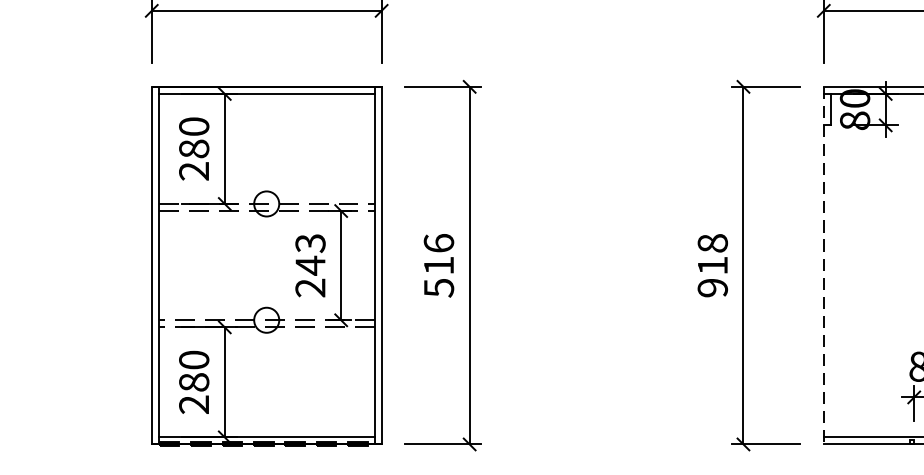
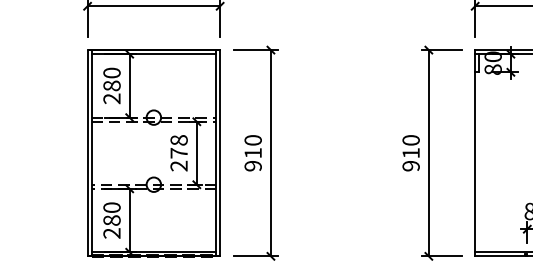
text: (713, 243) -> (411, 140), 918 -> 910
text: (309, 255) -> (178, 147), 243 -> 278
text: (437, 266) -> (252, 153), 516 -> 910
line: (824, 266) -> (475, 153), dashed -> solid

